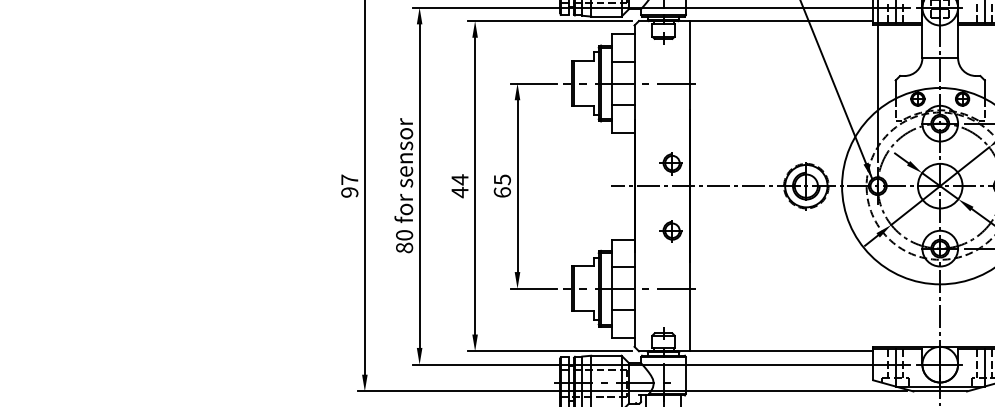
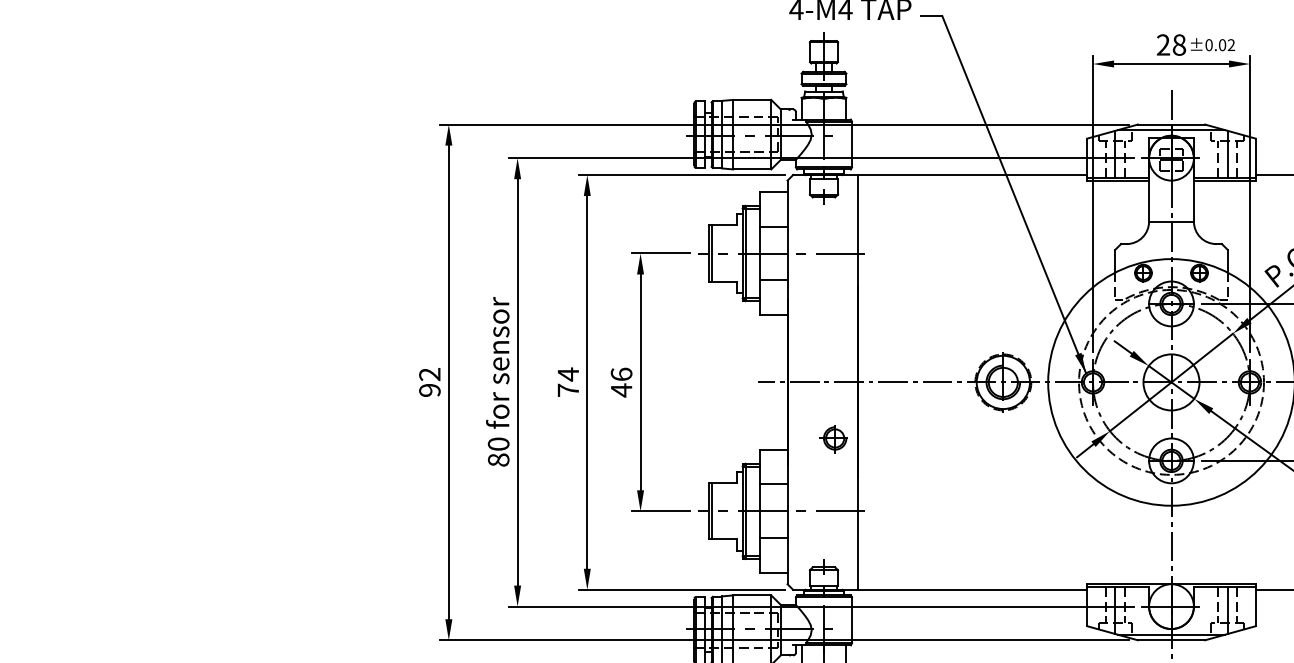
part: (671, 163) -> (833, 354), removed
text: (349, 179) -> (429, 374), 97 -> 92
text: (502, 186) -> (621, 382), 65 -> 46
text: (459, 192) -> (567, 390), 44 -> 74

